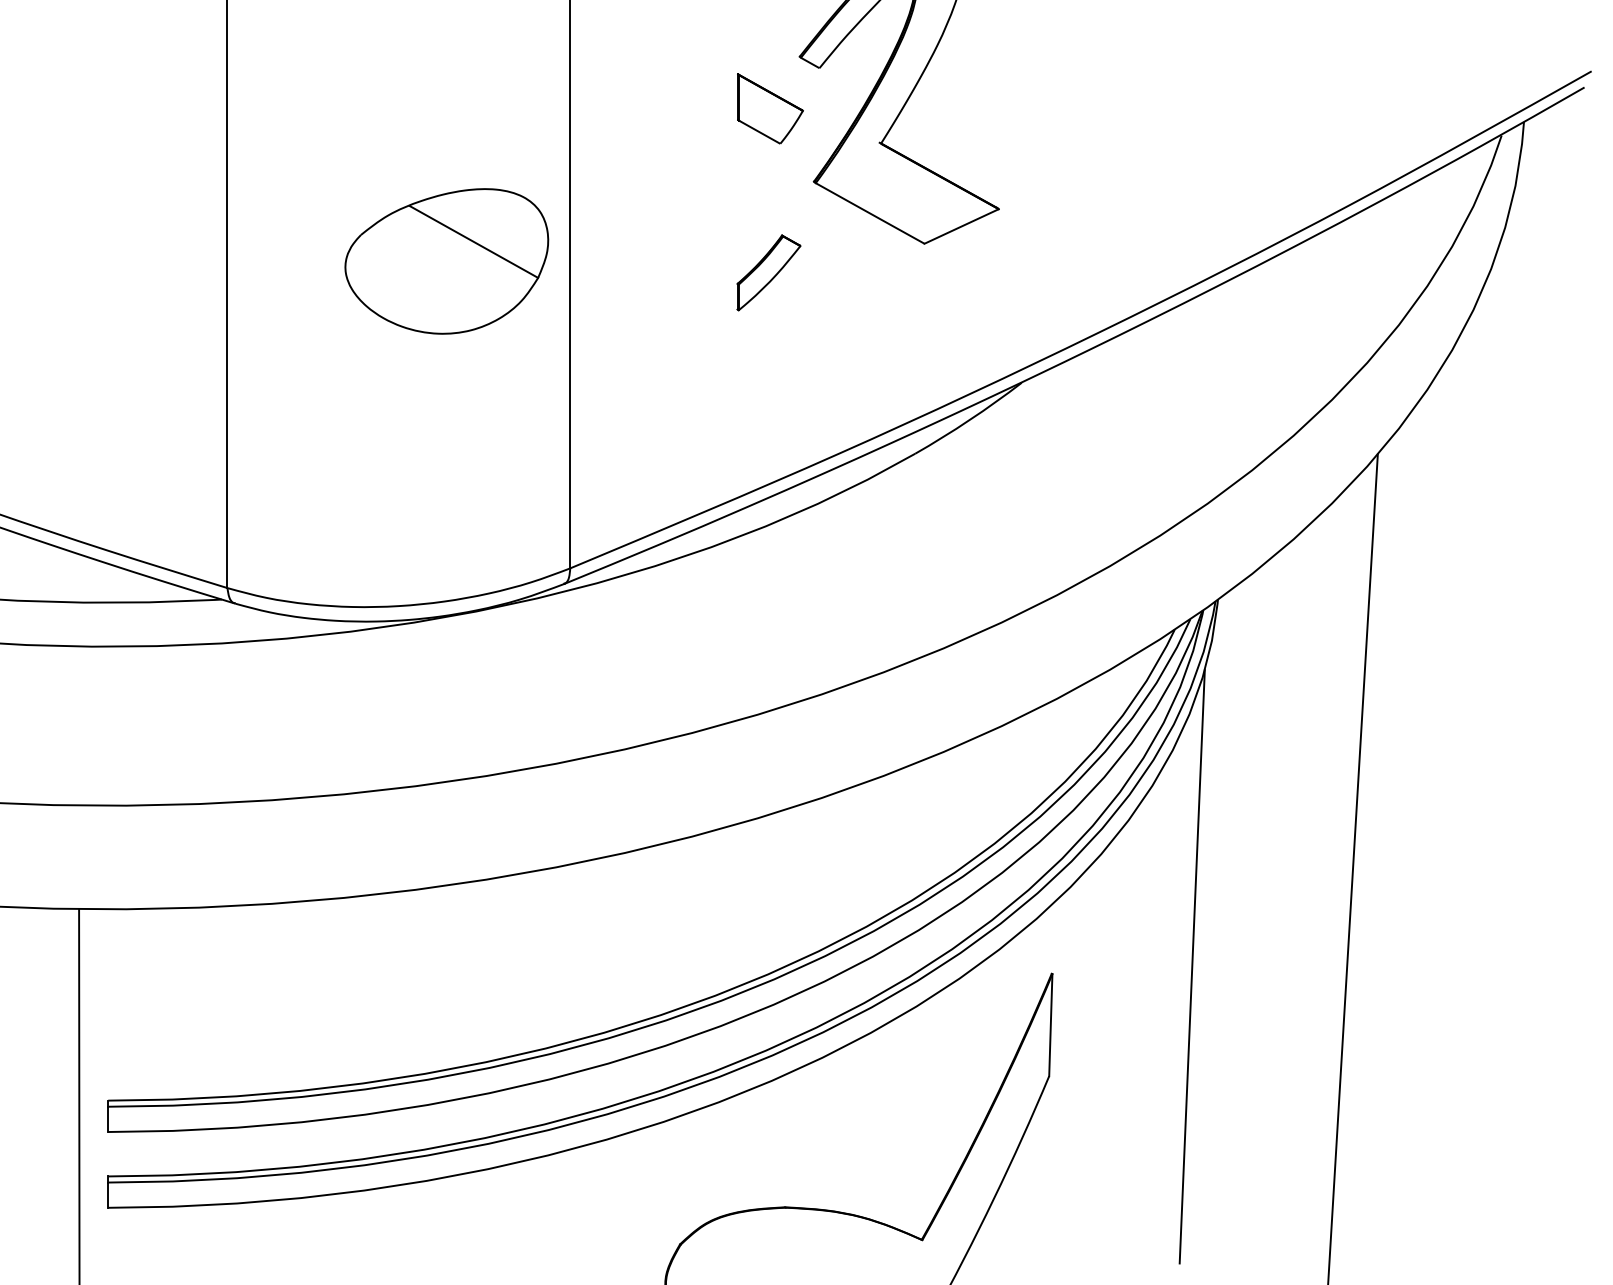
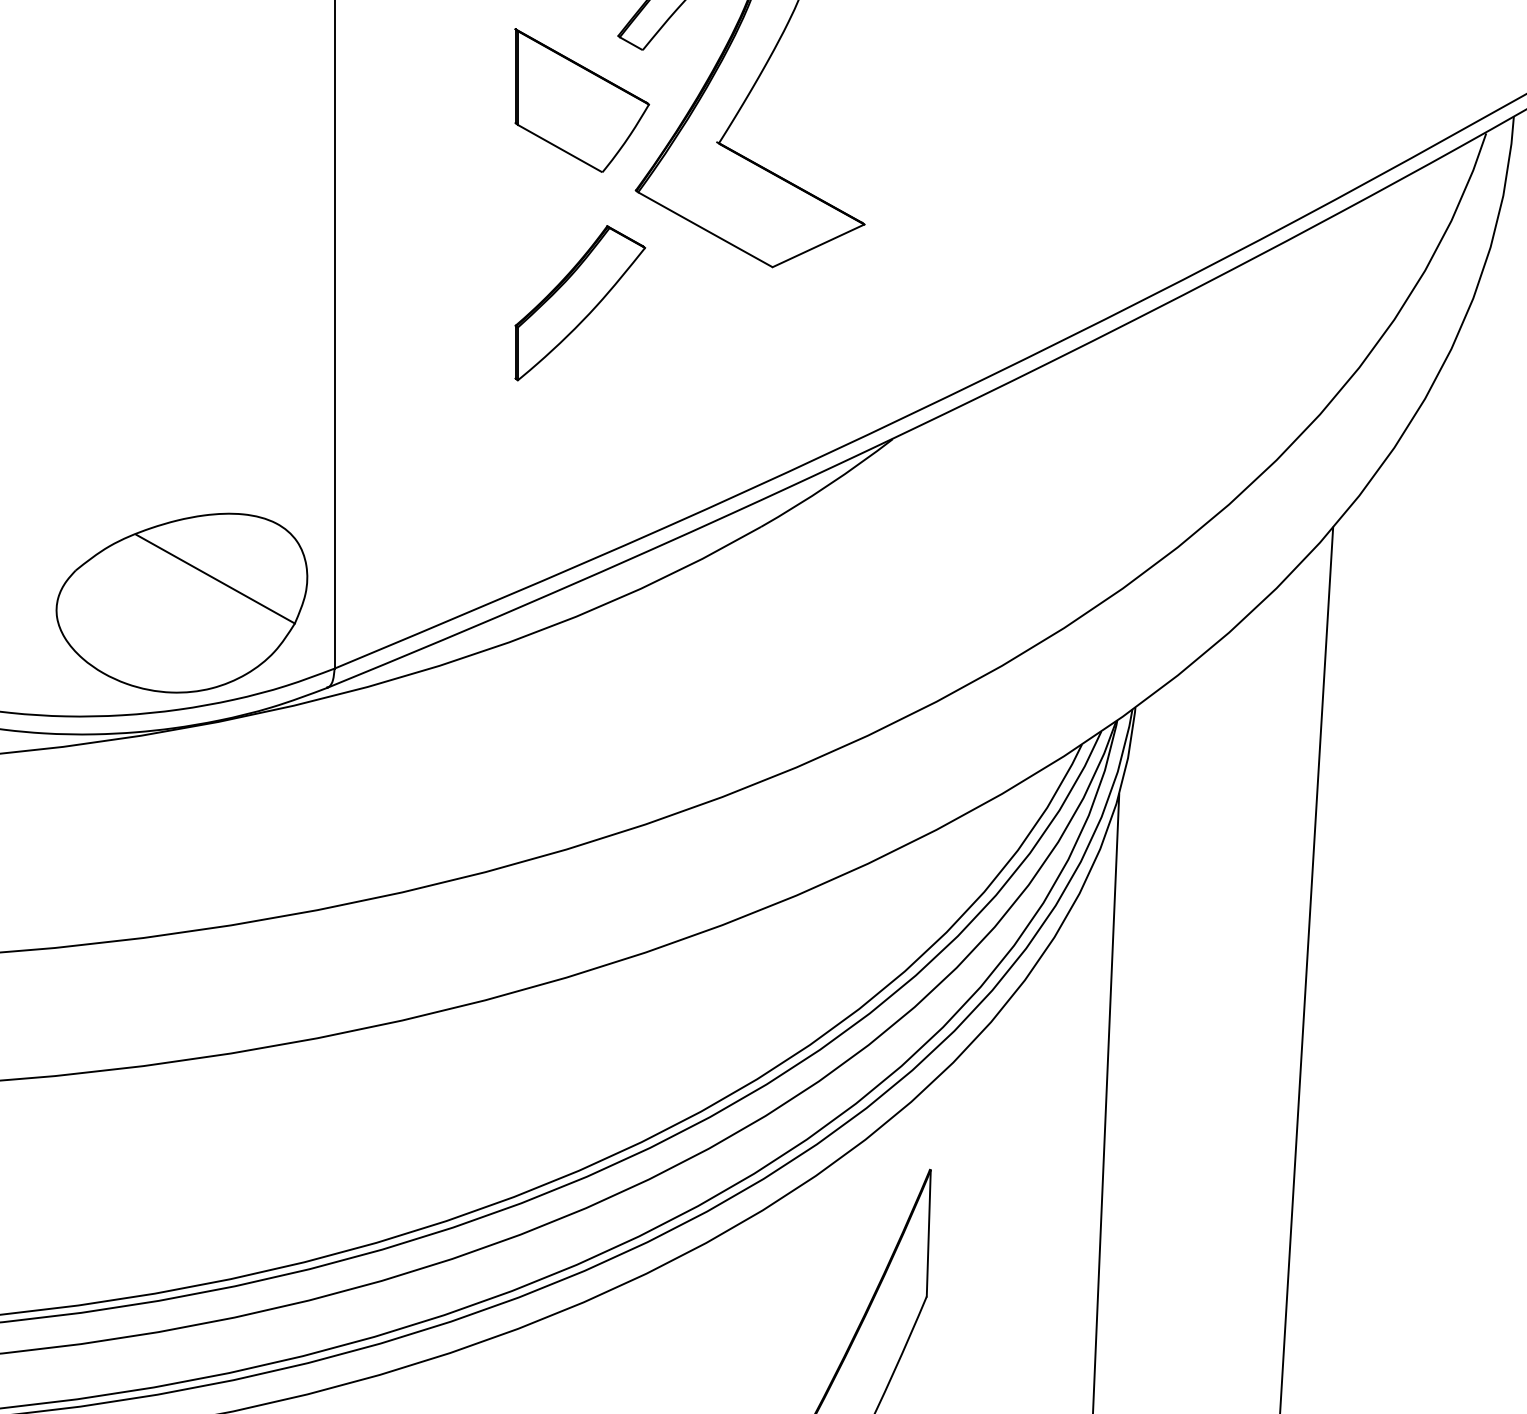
part: (770, 108) -> (582, 99), size x1.67
part: (446, 261) -> (181, 603), moved
part: (768, 272) -> (579, 302), size x1.67

